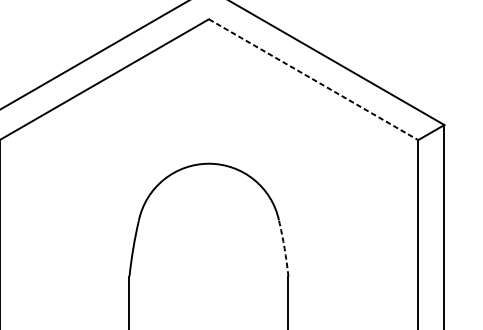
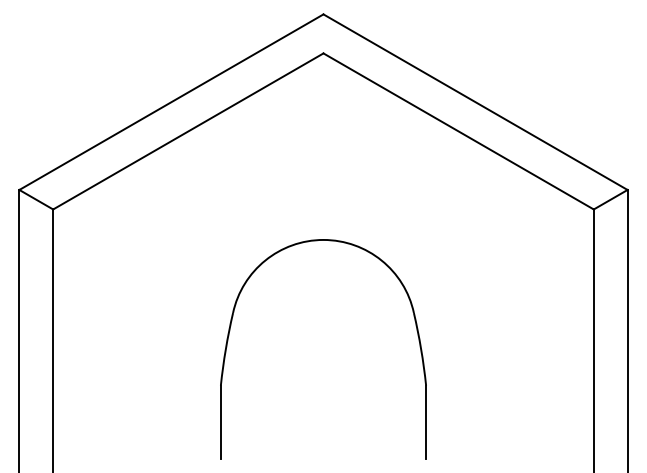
line: (314, 79) -> (459, 131), dashed -> solid
arc: (284, 248) -> (421, 349), dashed -> solid

